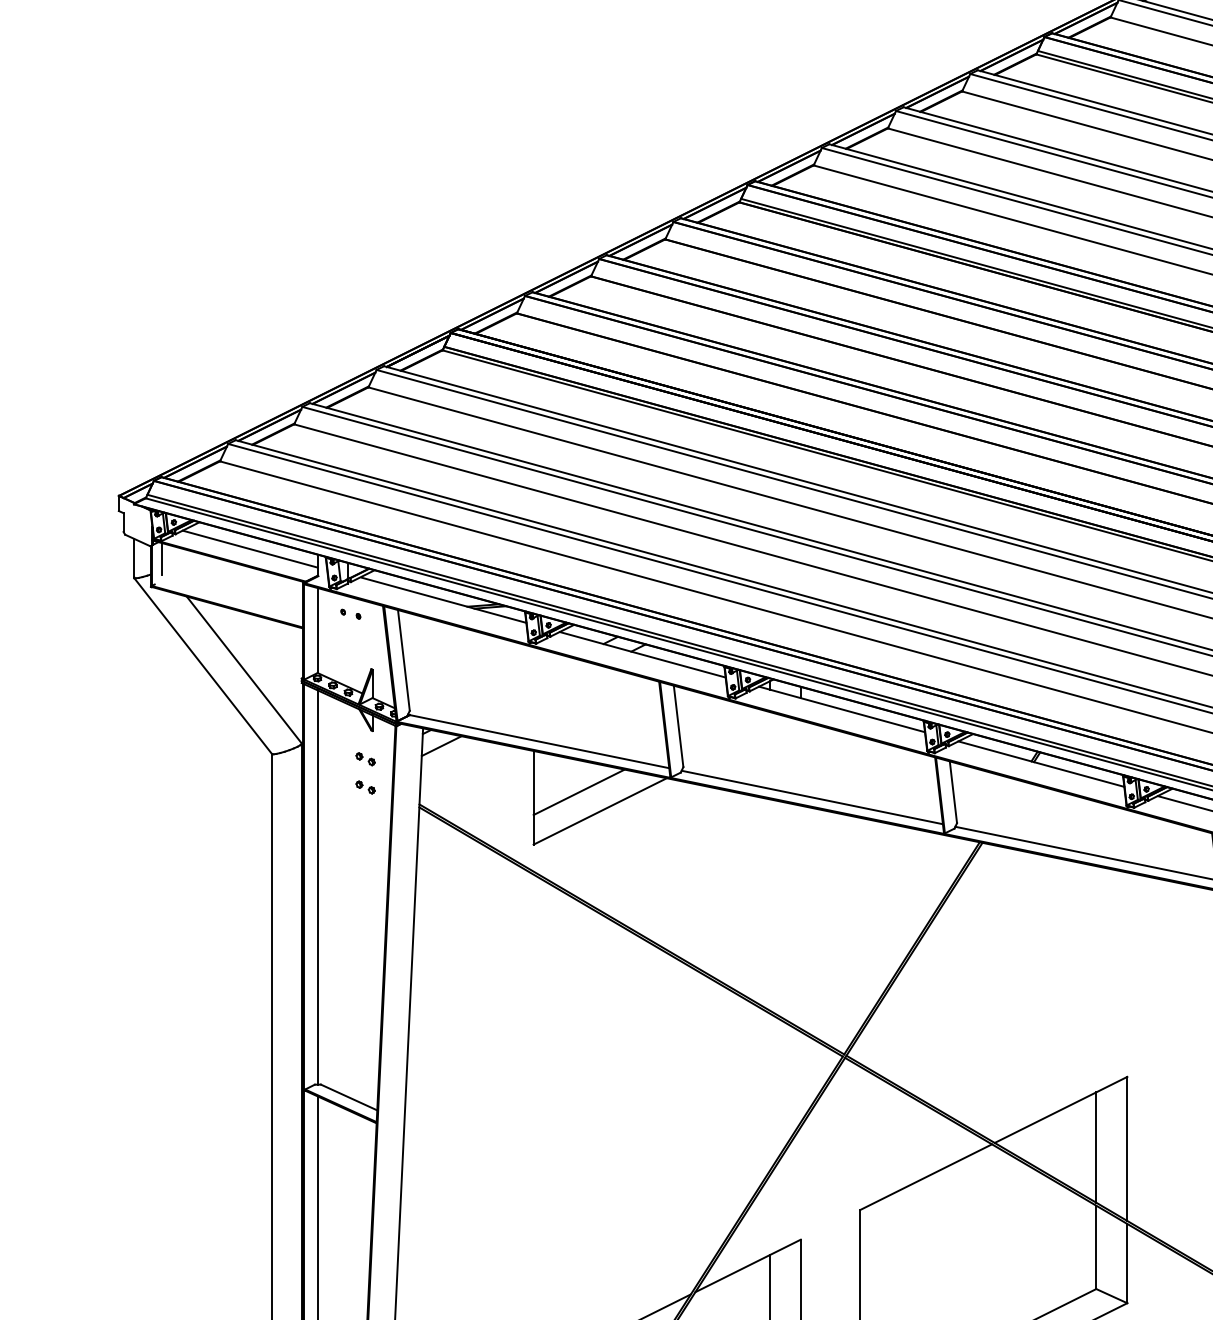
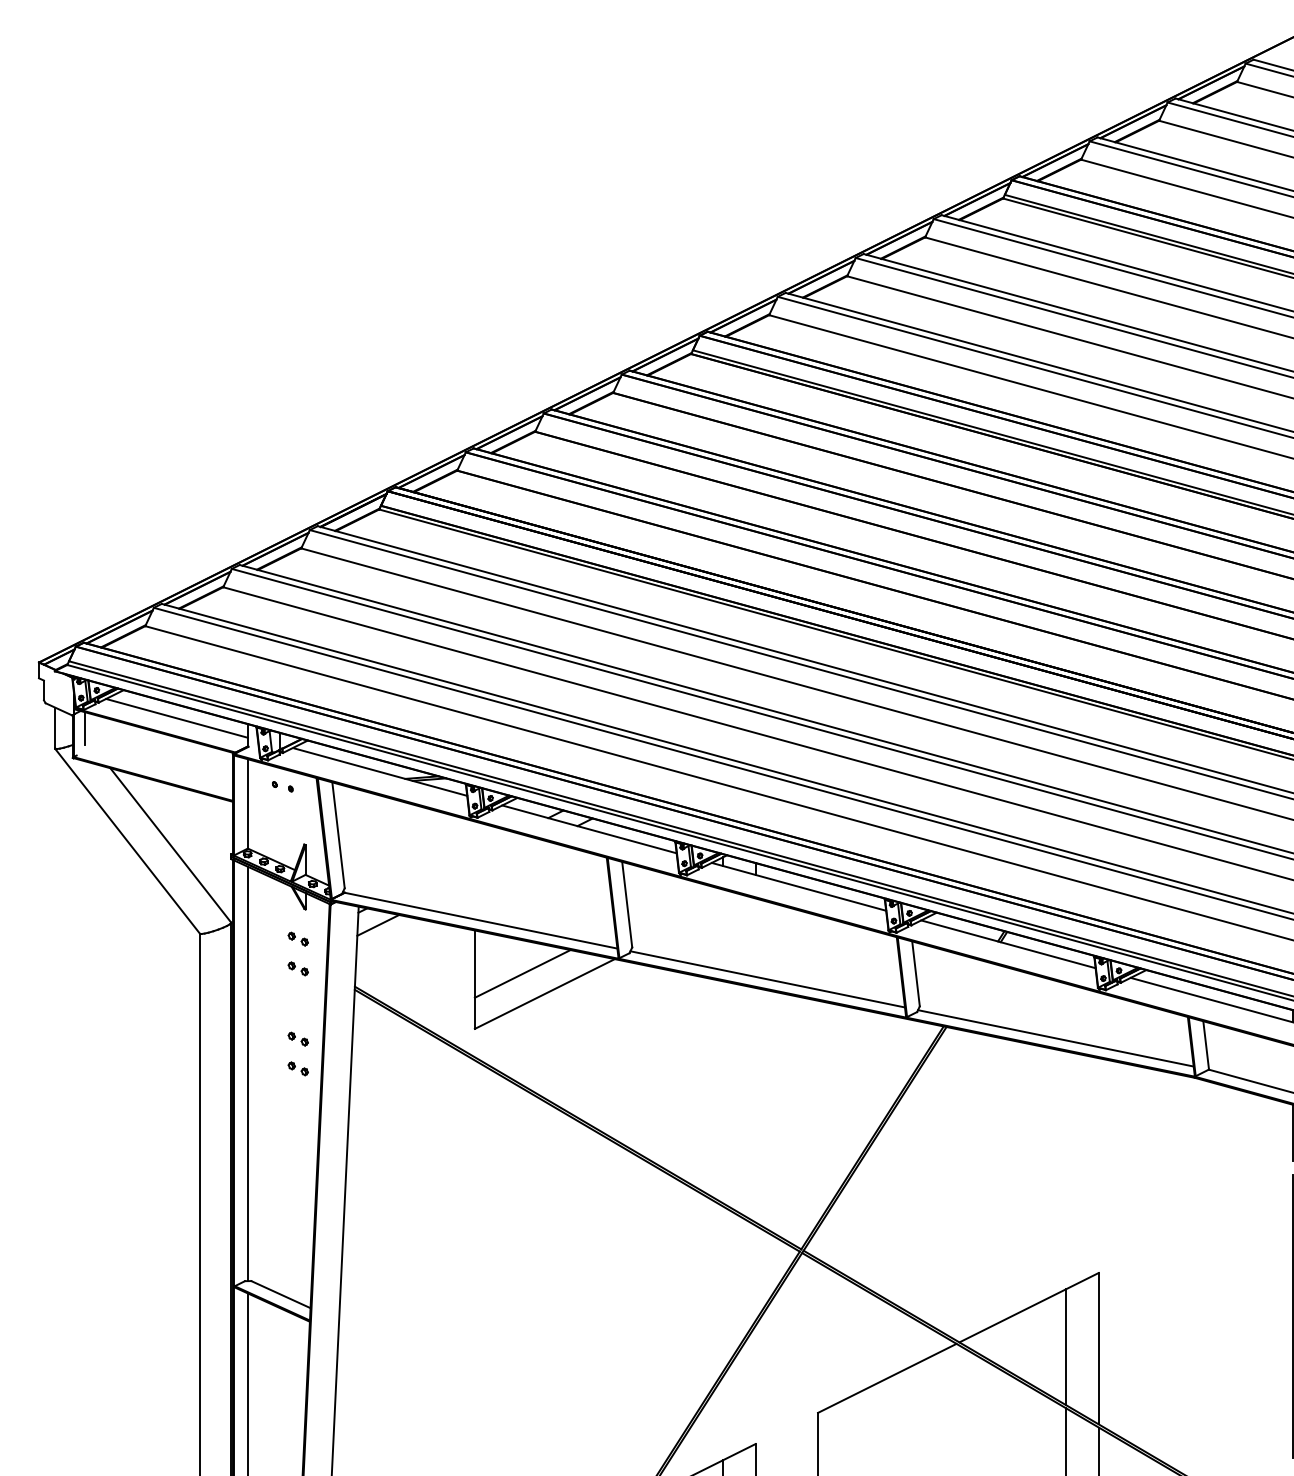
part: (369, 860) -> (302, 1045), added

